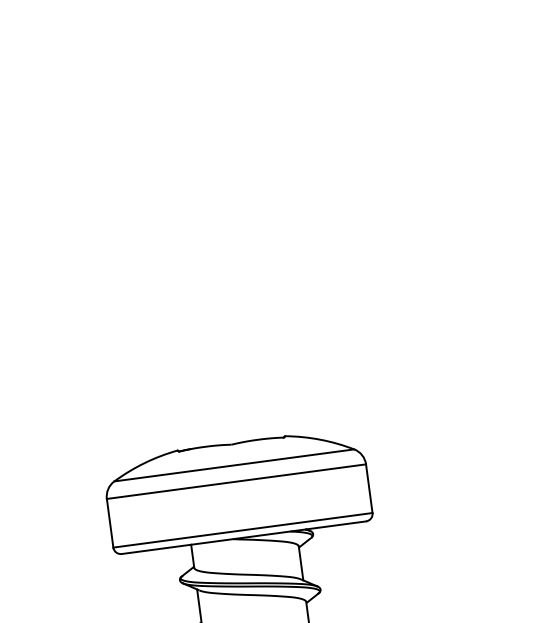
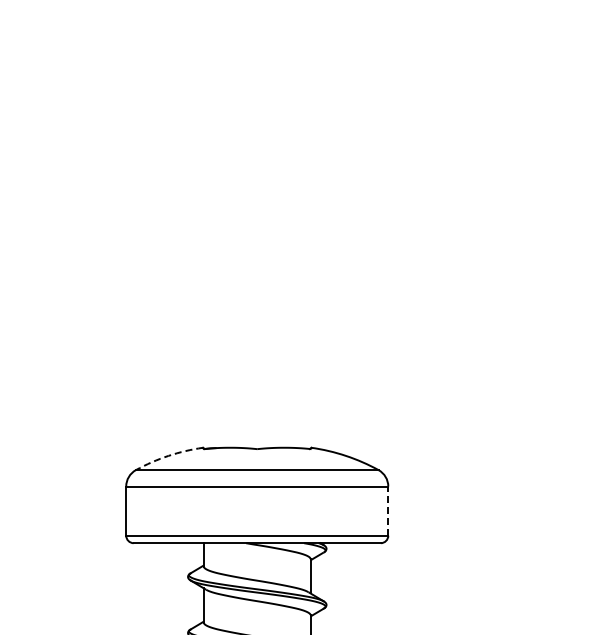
arc: (144, 462) -> (168, 455), solid -> dashed
line: (369, 489) -> (388, 511), solid -> dashed

